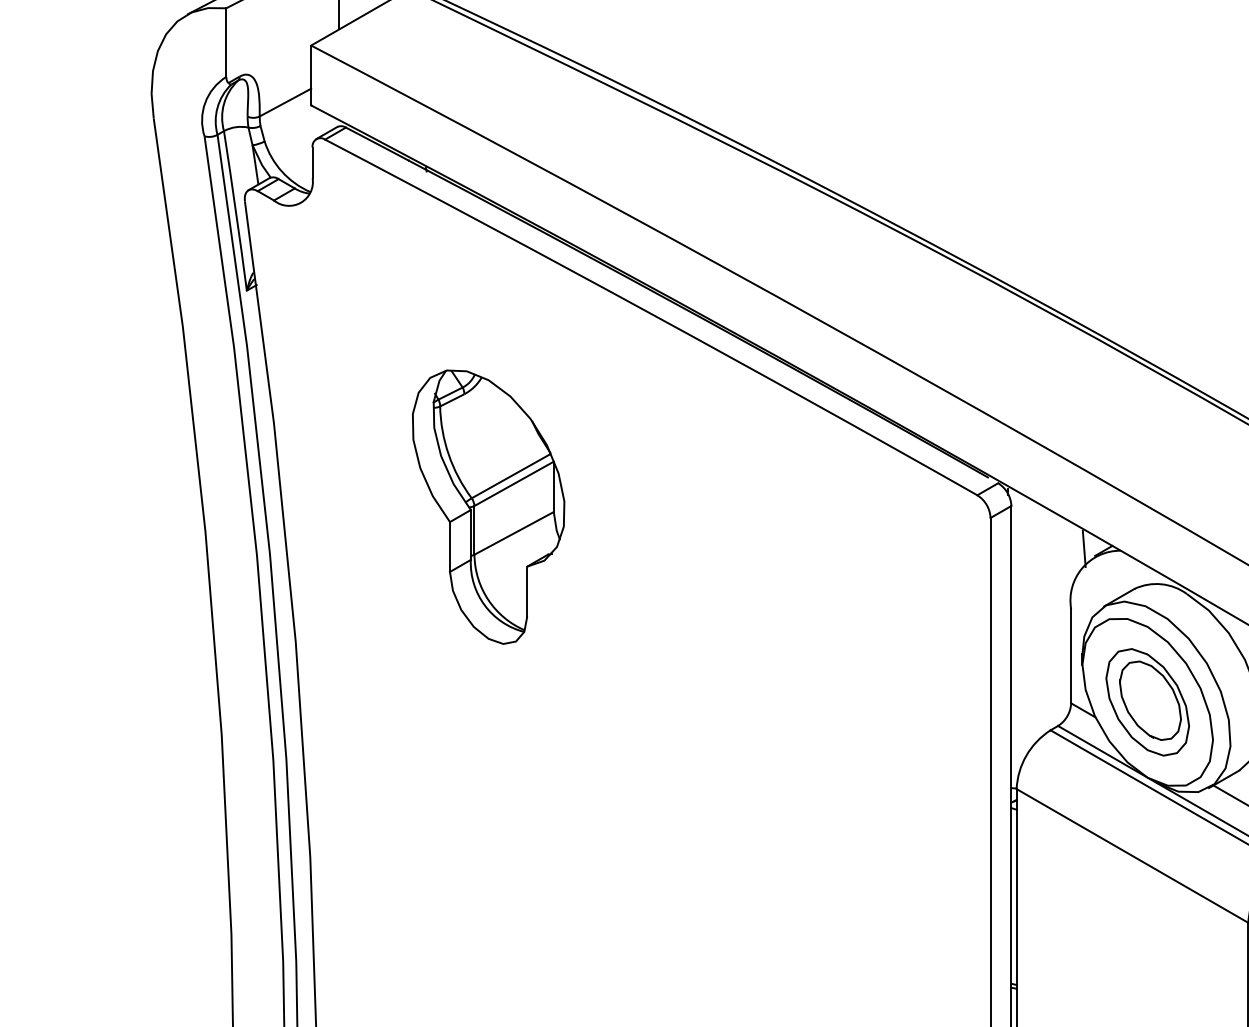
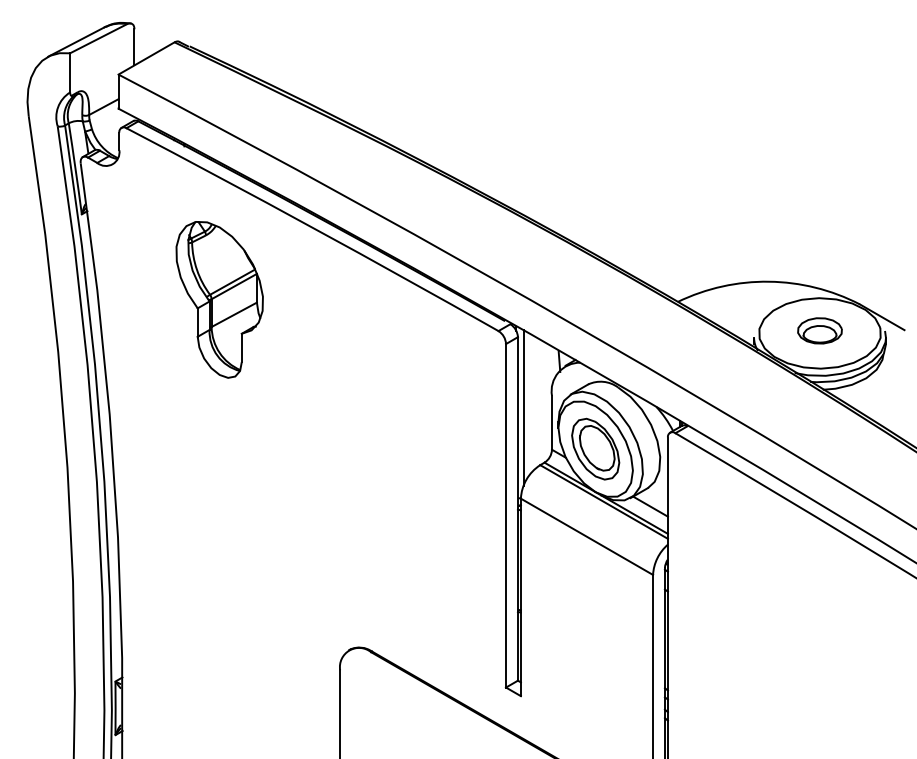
part: (488, 506) -> (219, 299), moved
line: (1021, 629) -> (523, 407), added

